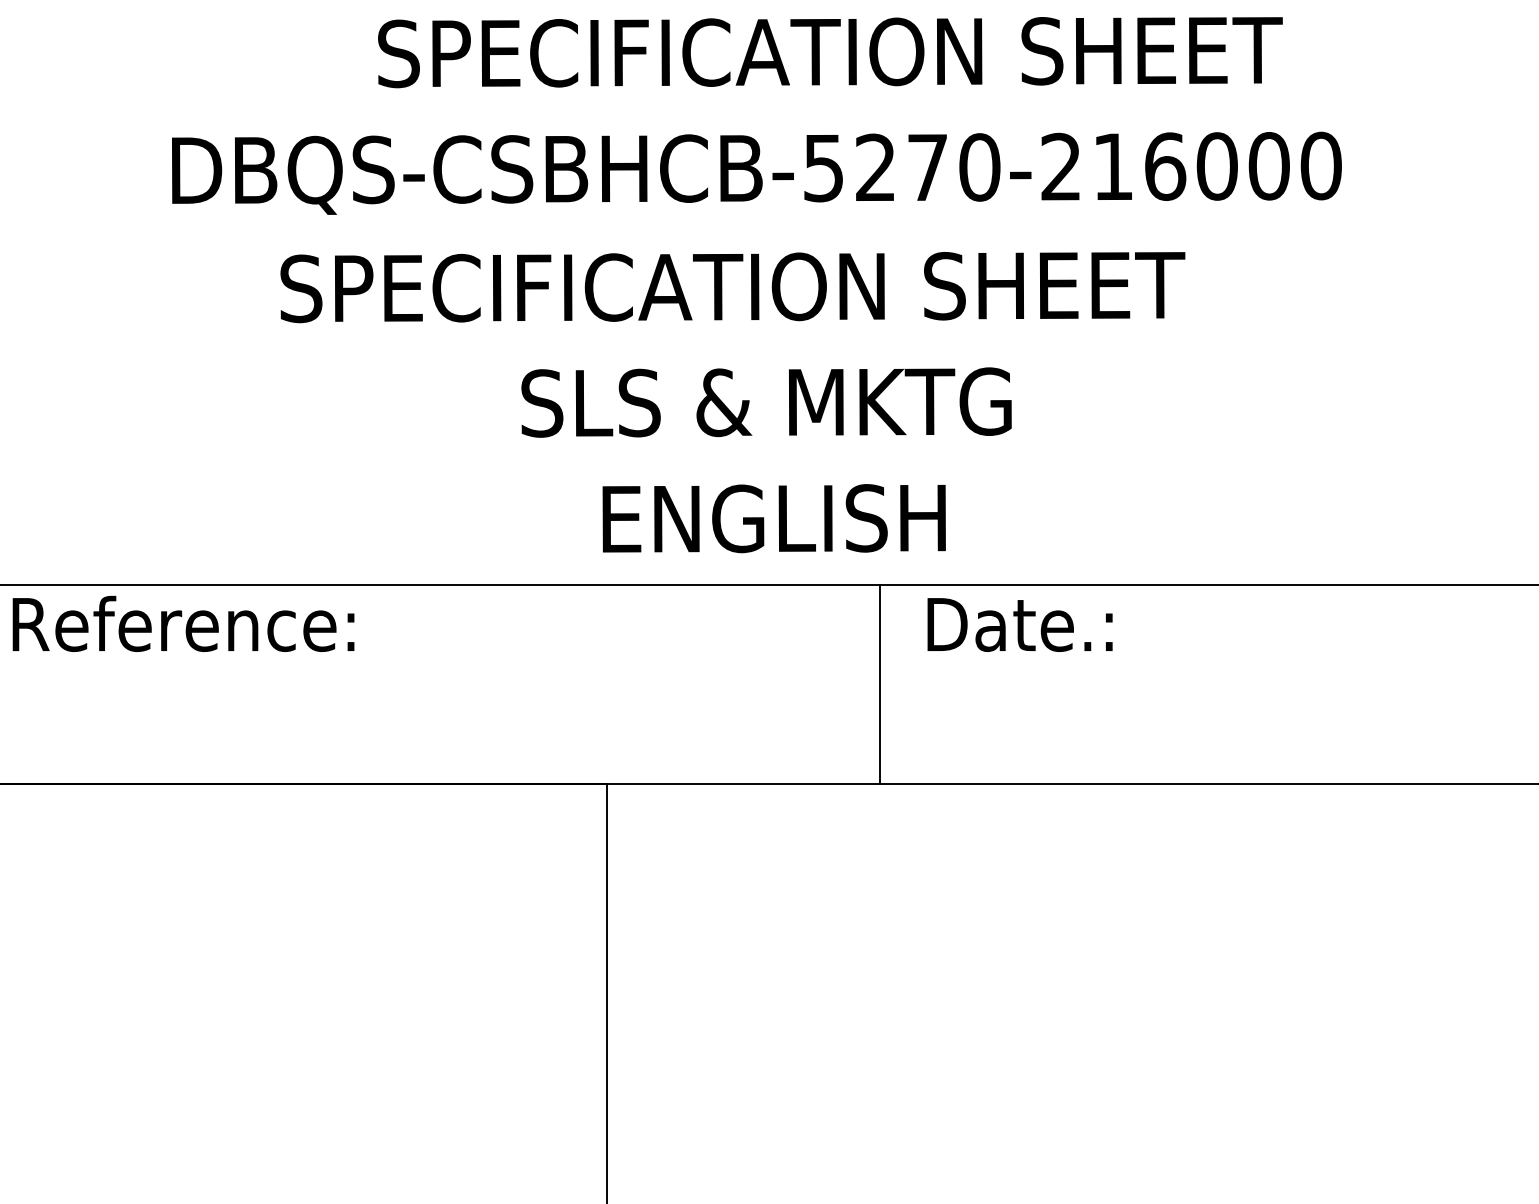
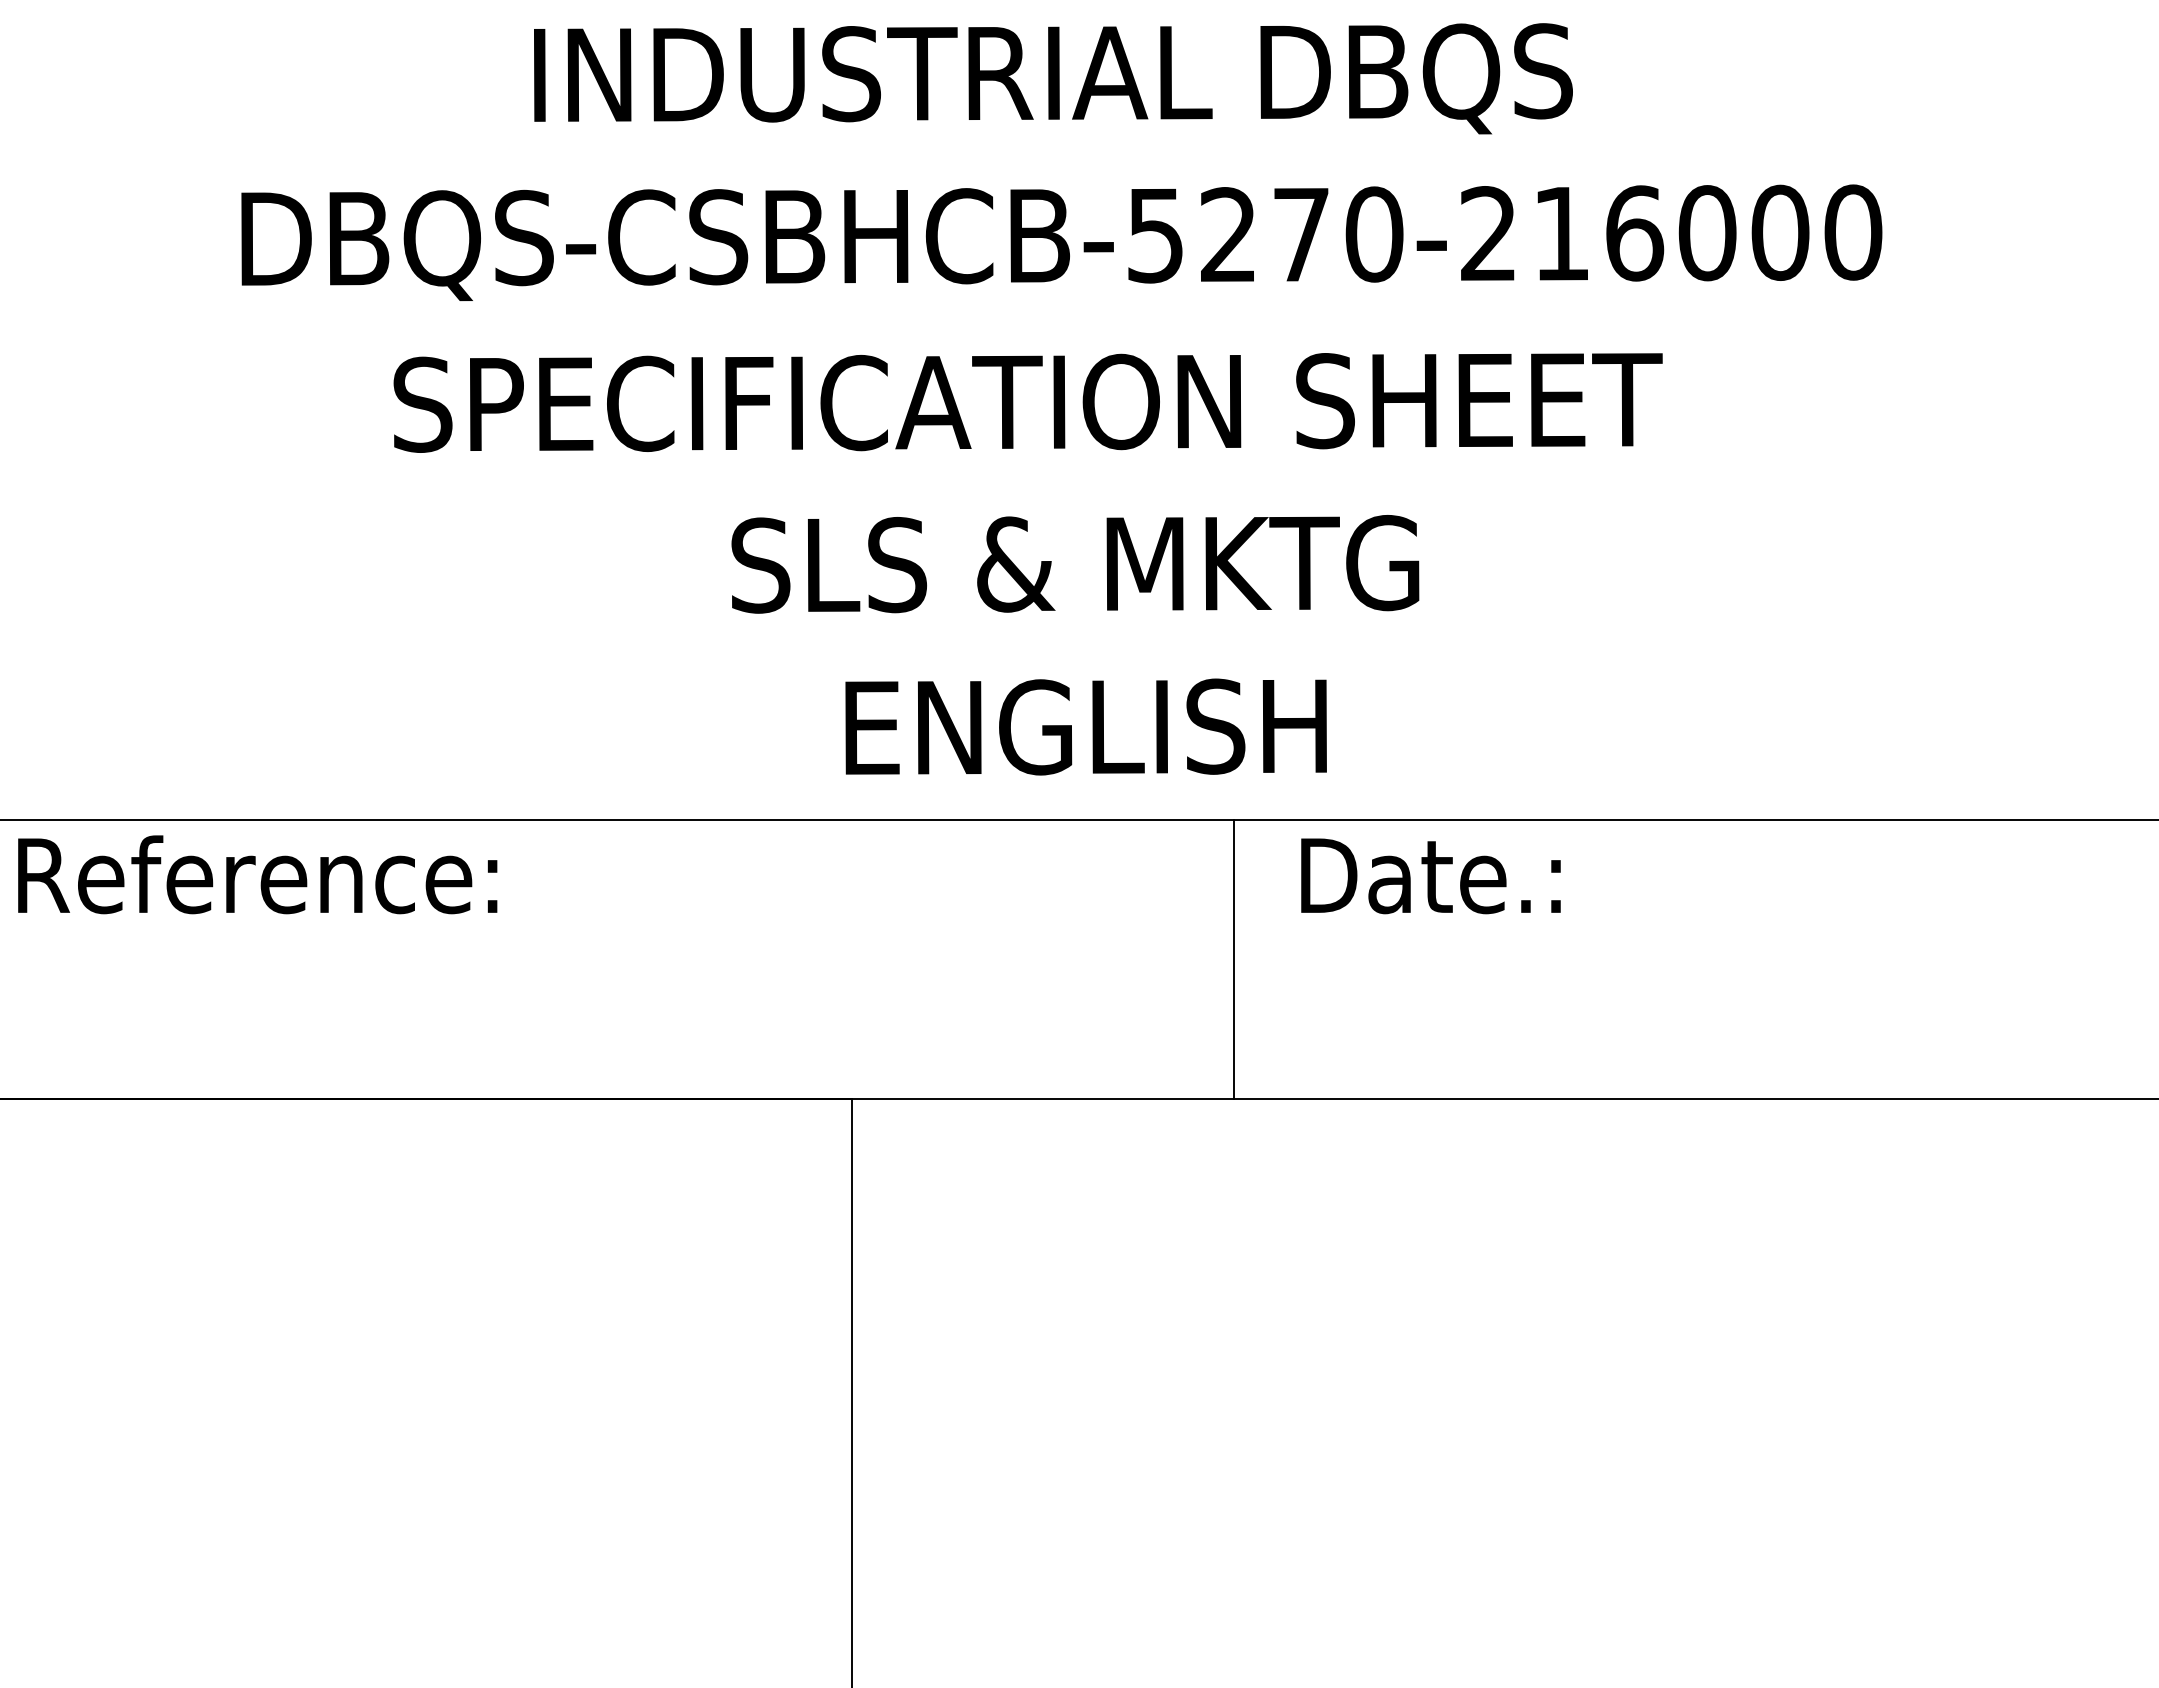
text: (830, 56) -> (1164, 78), SPECIFICATION SHEET -> INDUSTRIAL DBQS

